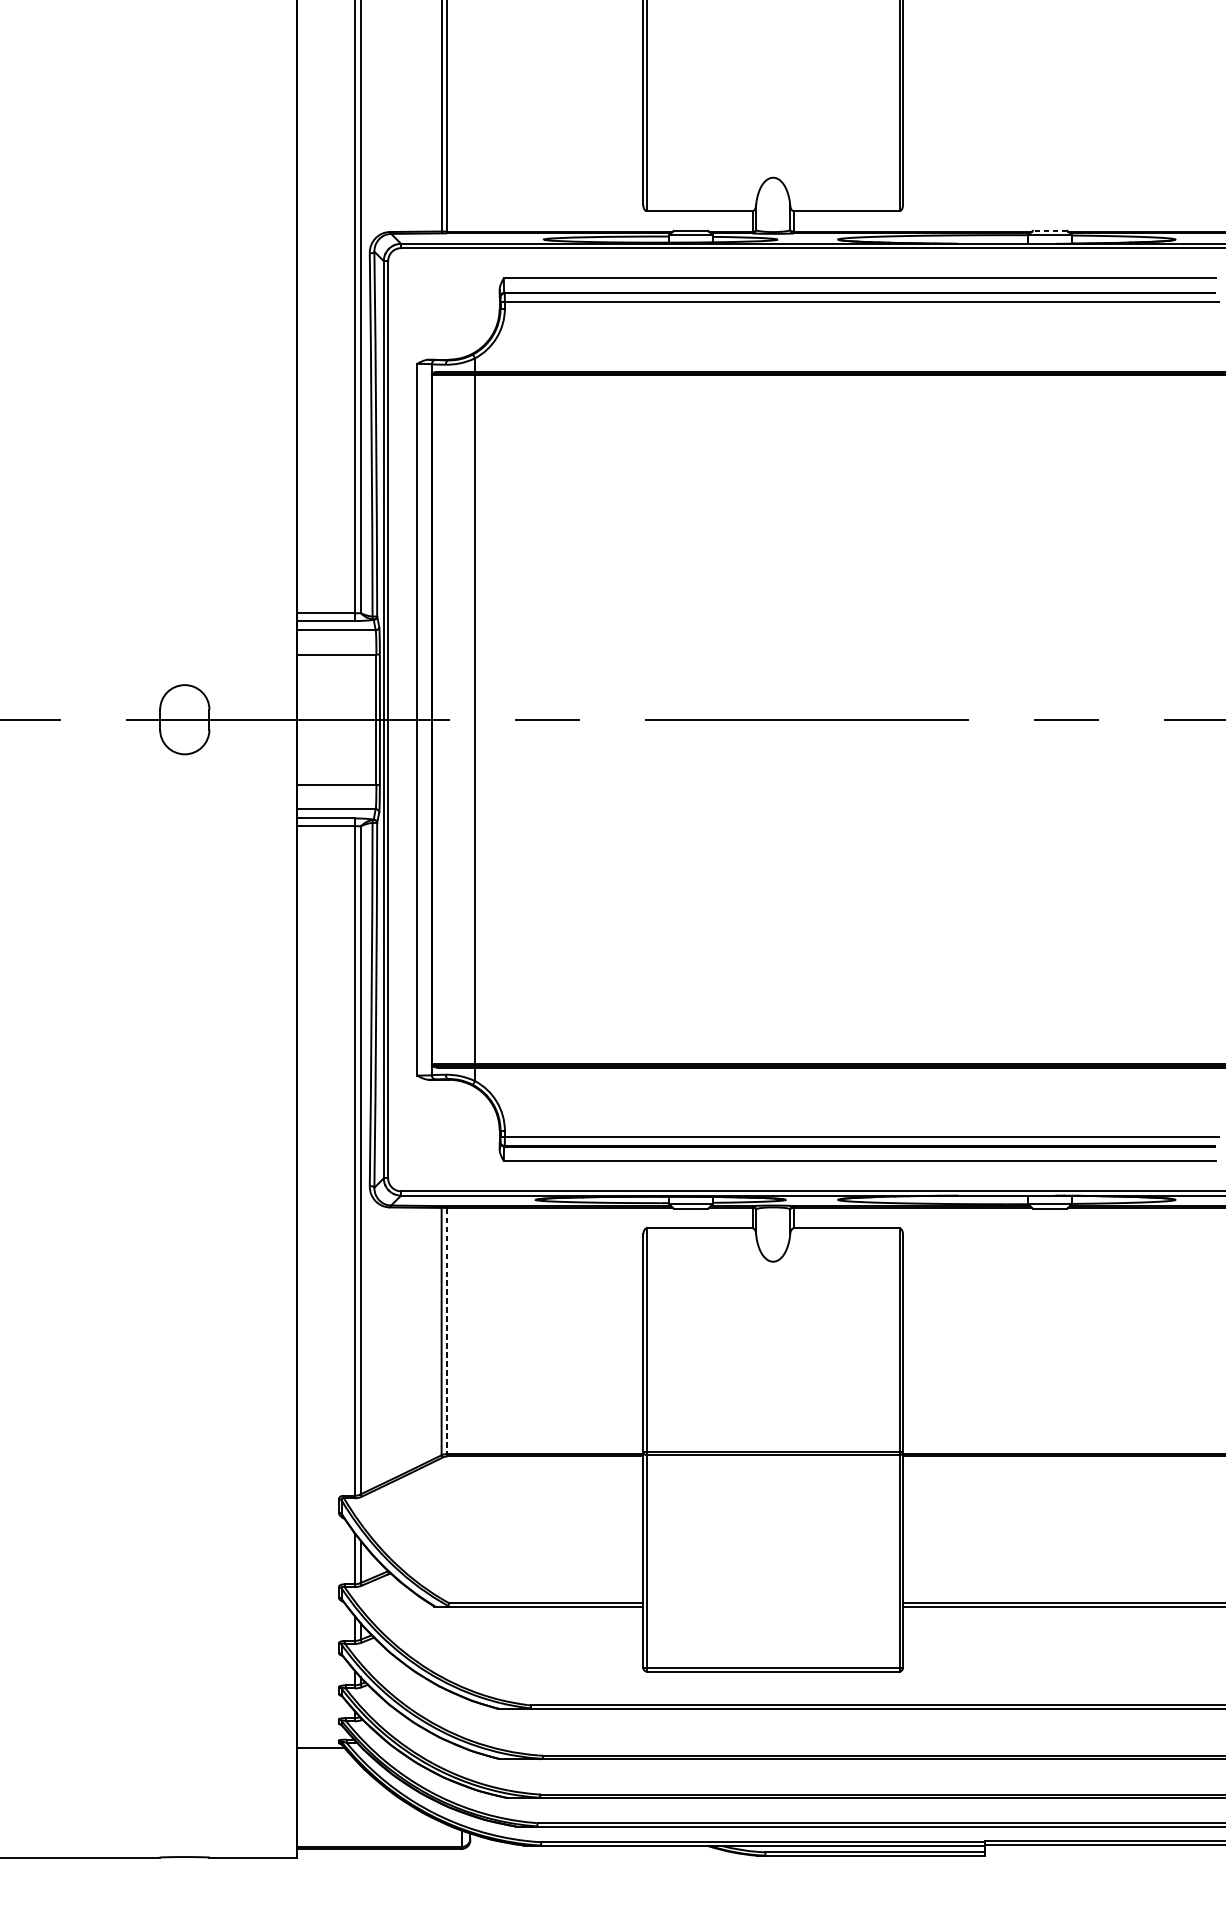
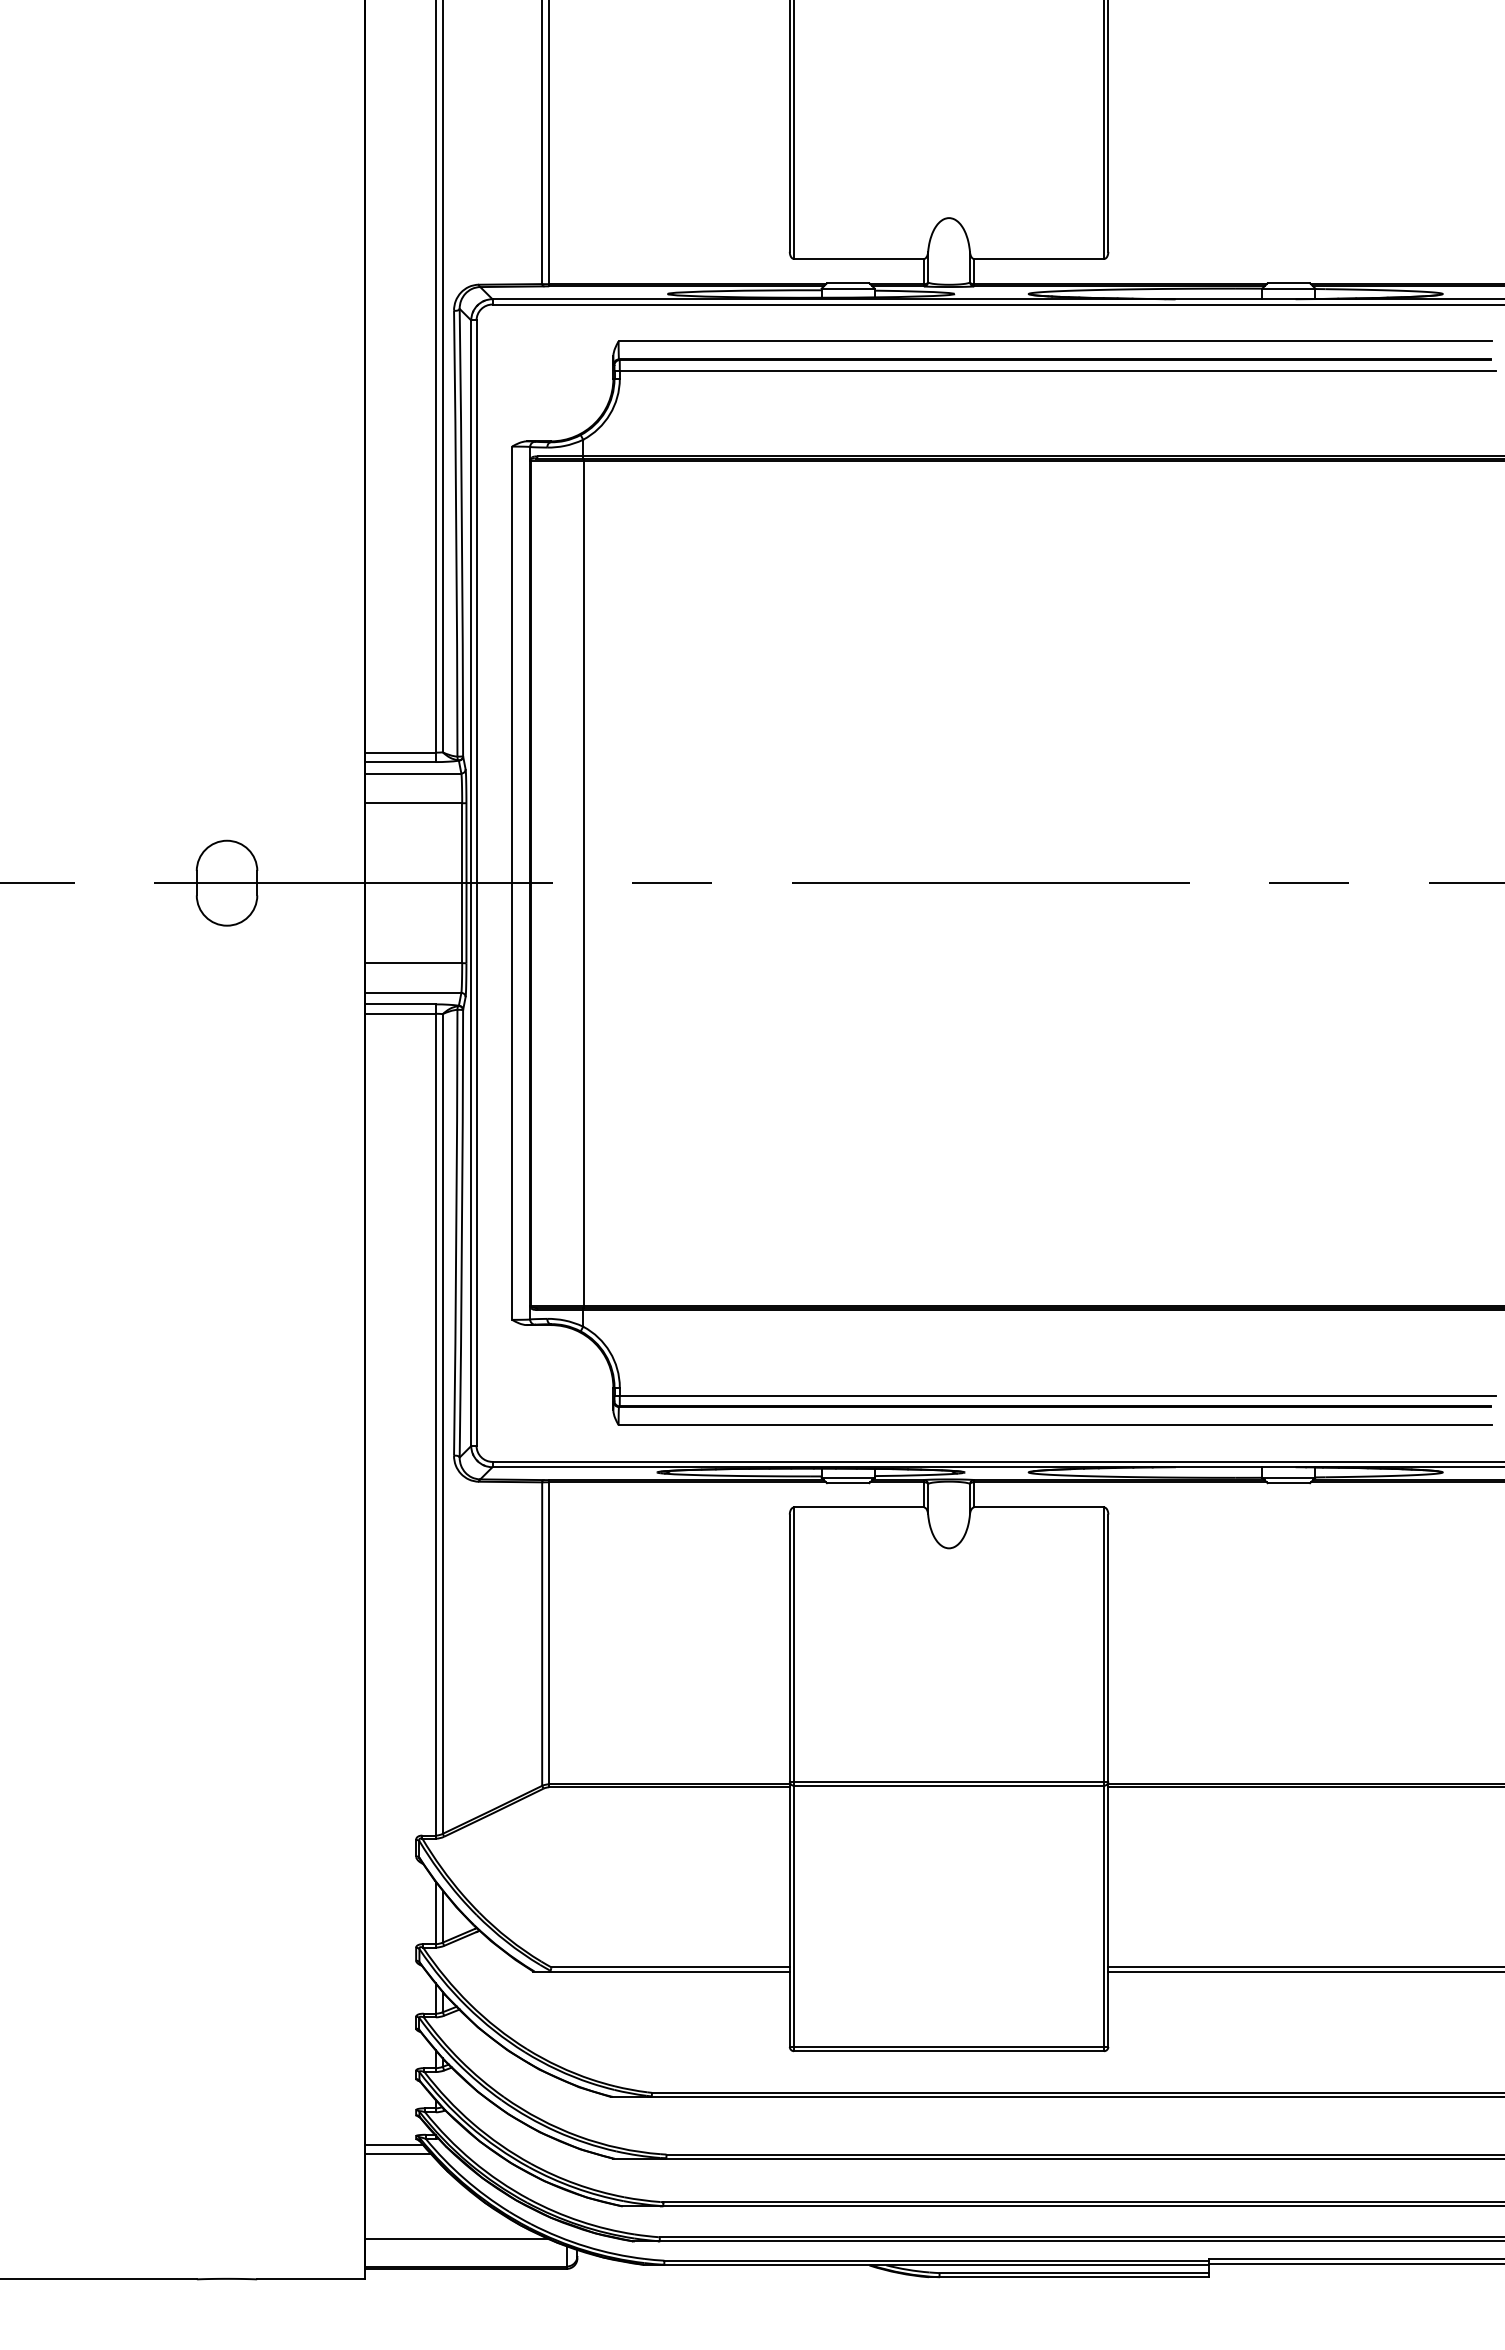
line: (1049, 231) -> (1288, 283), dashed -> solid
line: (447, 1331) -> (549, 1633), dashed -> solid
line: (324, 1755) -> (398, 2154), added
line: (372, 1824) -> (457, 2239), added

